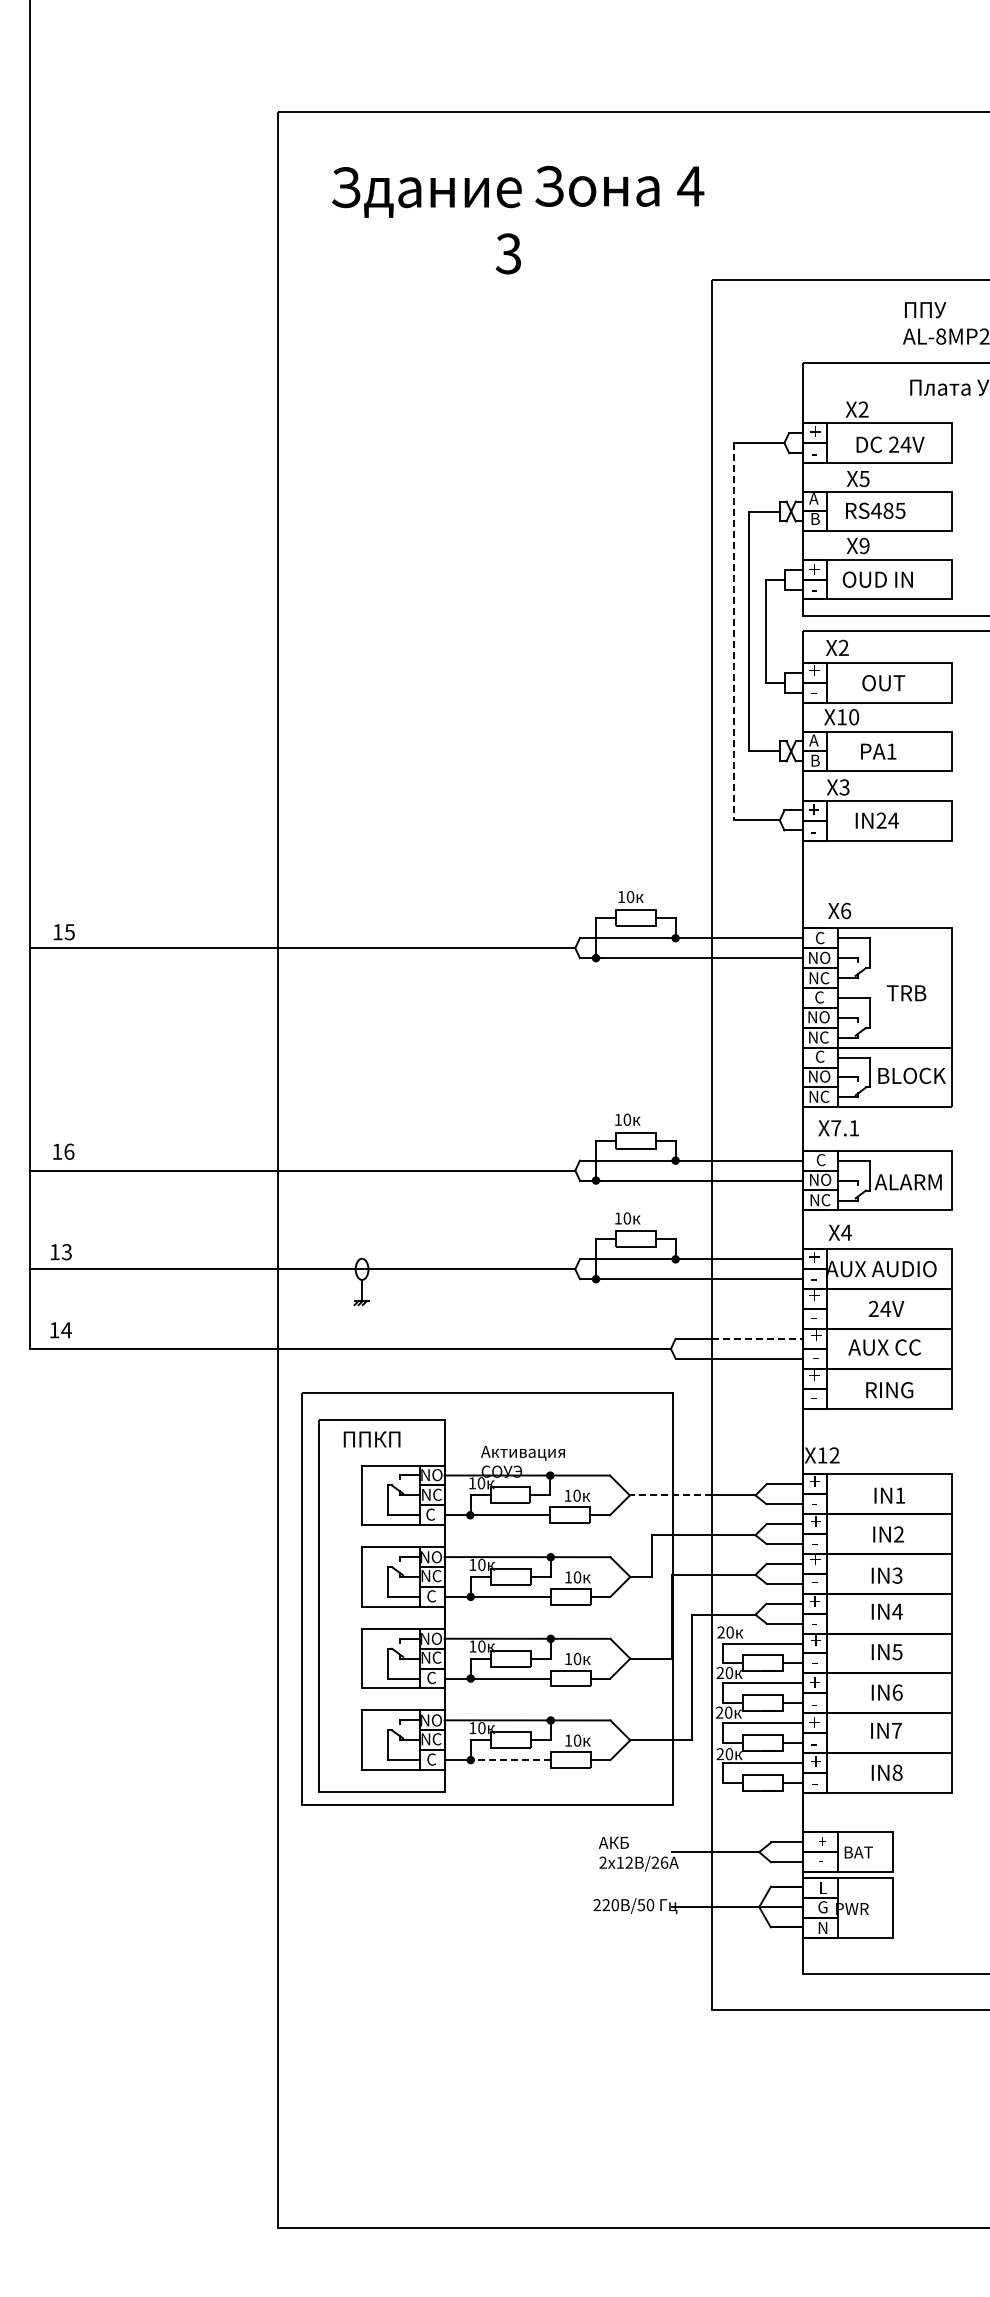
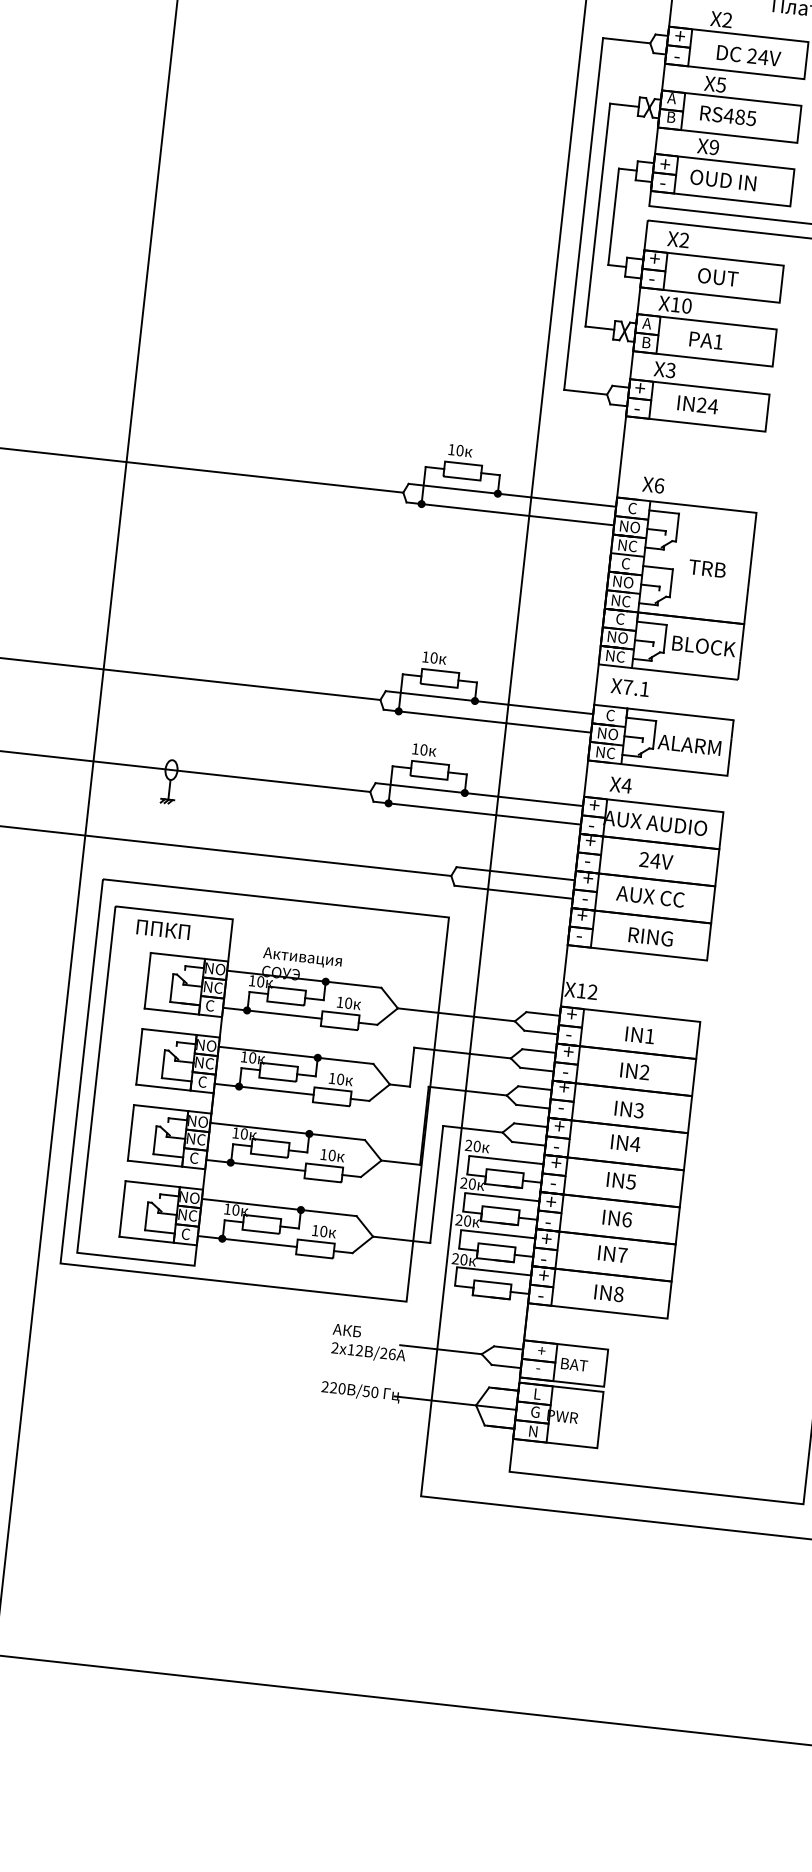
line: (733, 631) -> (583, 213), dashed -> solid
line: (757, 1338) -> (532, 875), dashed -> solid
line: (670, 1495) -> (435, 1012), dashed -> solid
line: (510, 1760) -> (259, 1243), dashed -> solid

